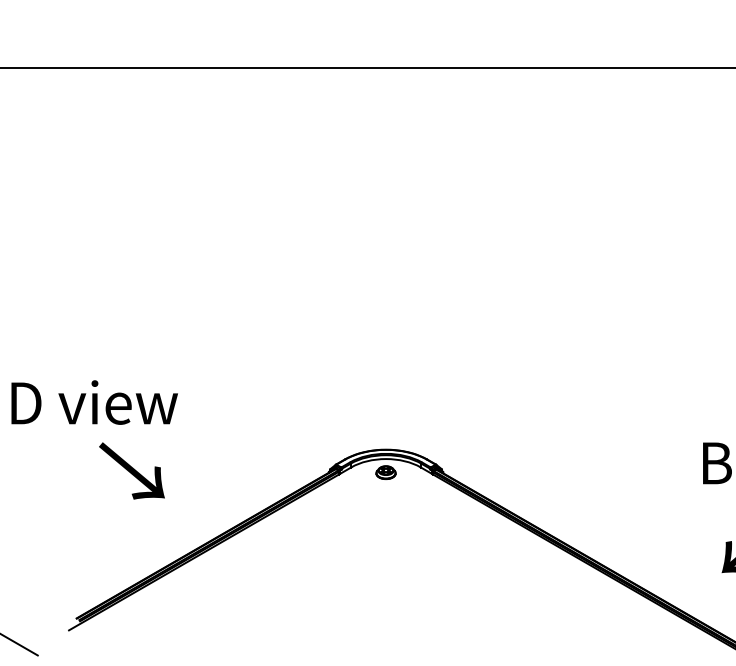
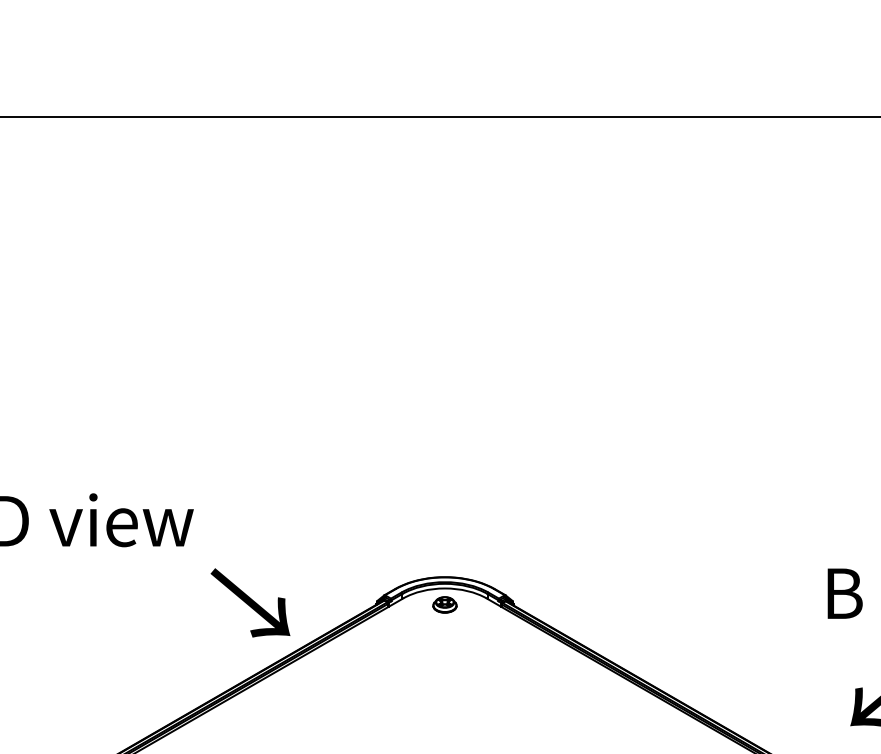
text: (131, 470) -> (249, 602), moved

